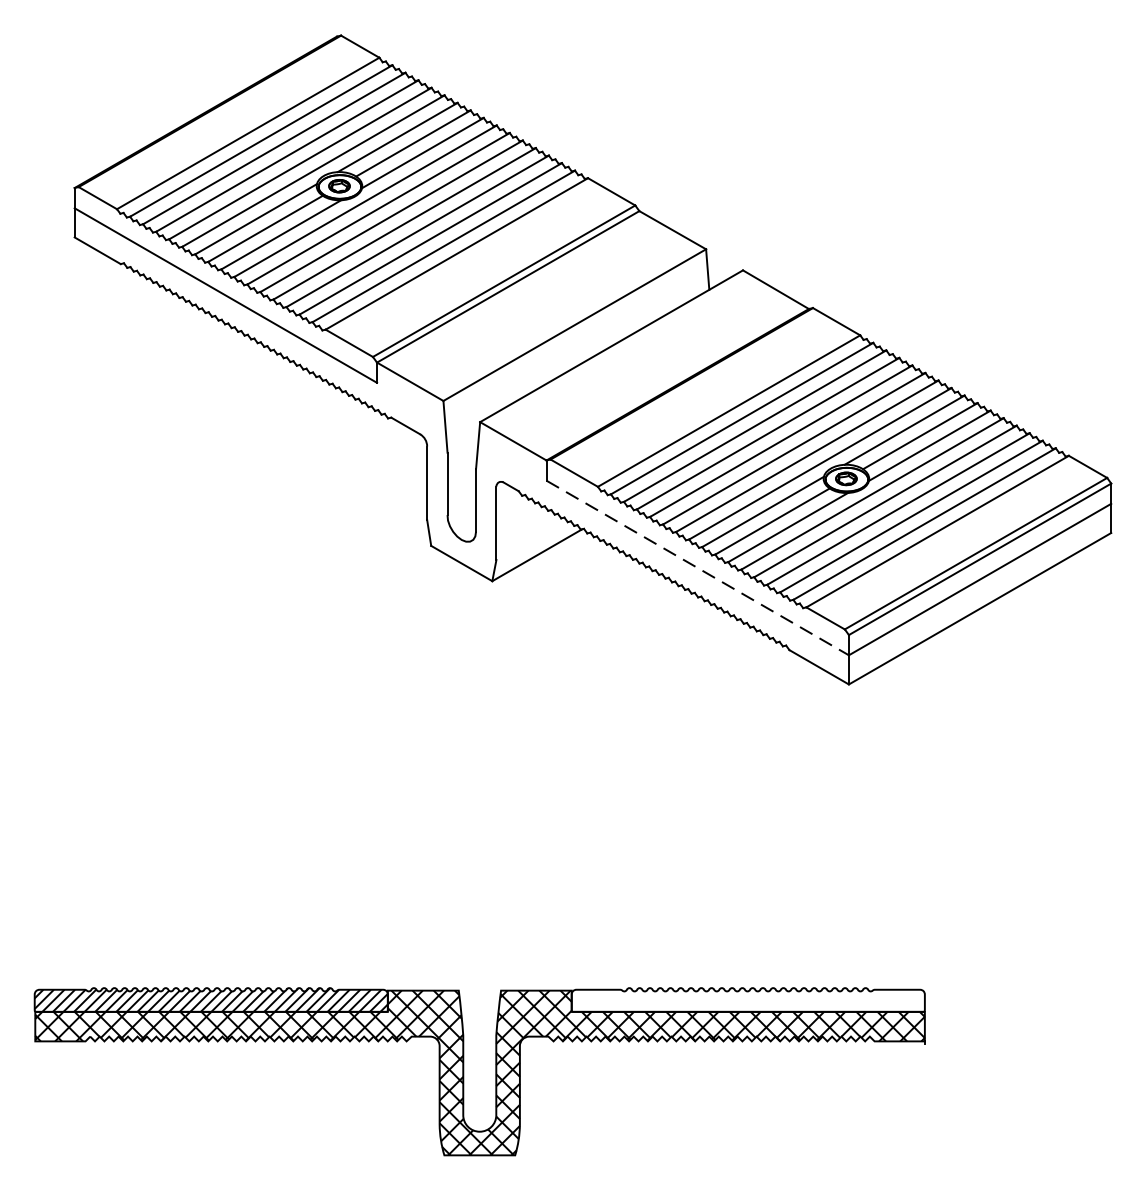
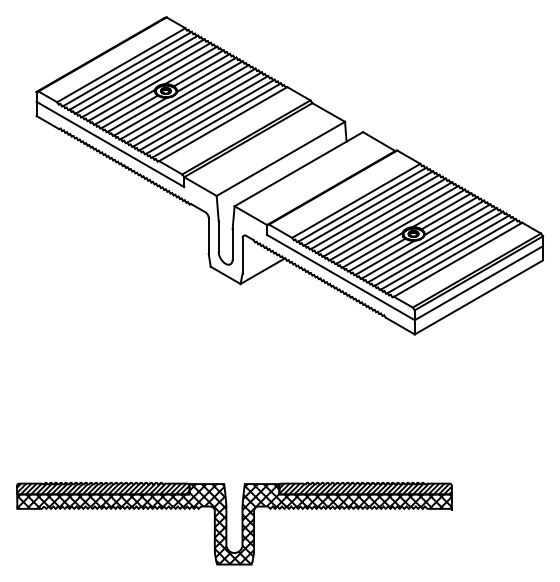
line: (698, 567) -> (341, 277), dashed -> solid
hatch: (747, 999) -> (365, 488), added

